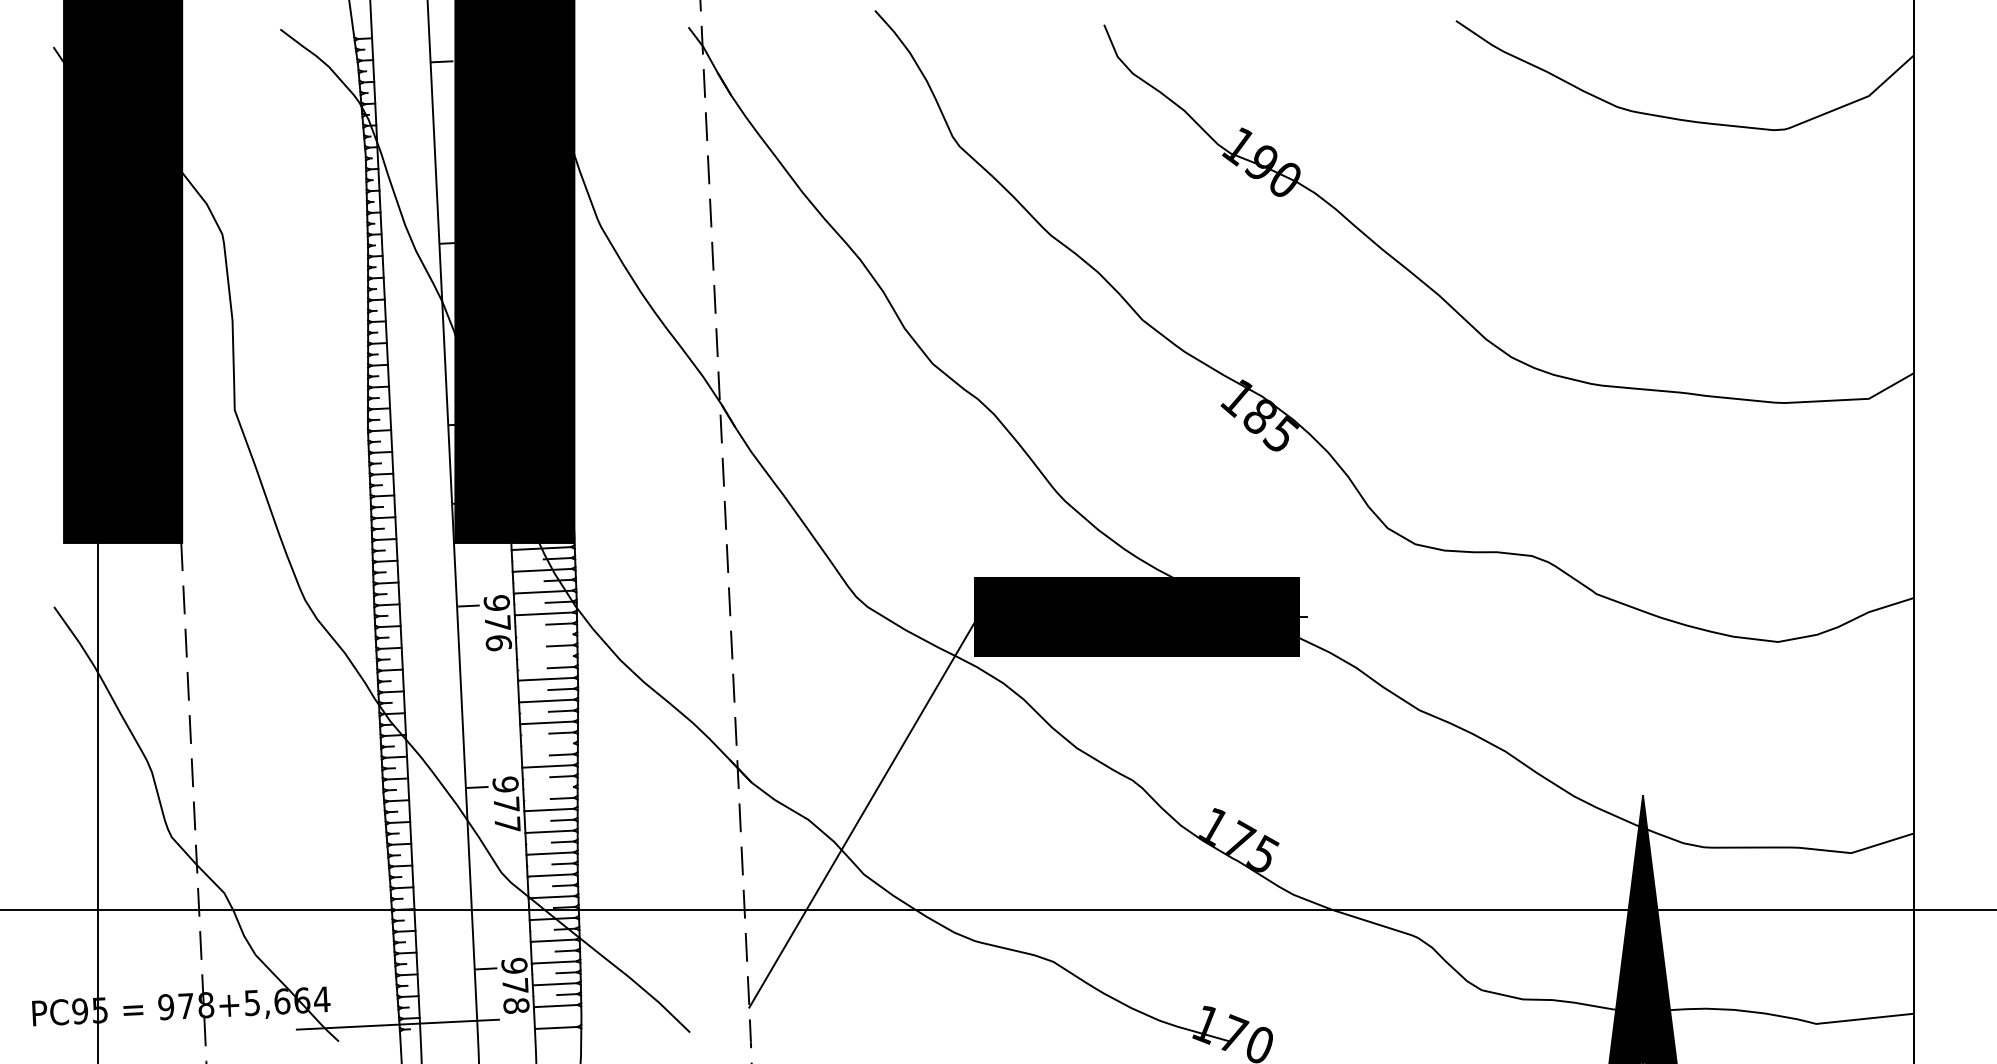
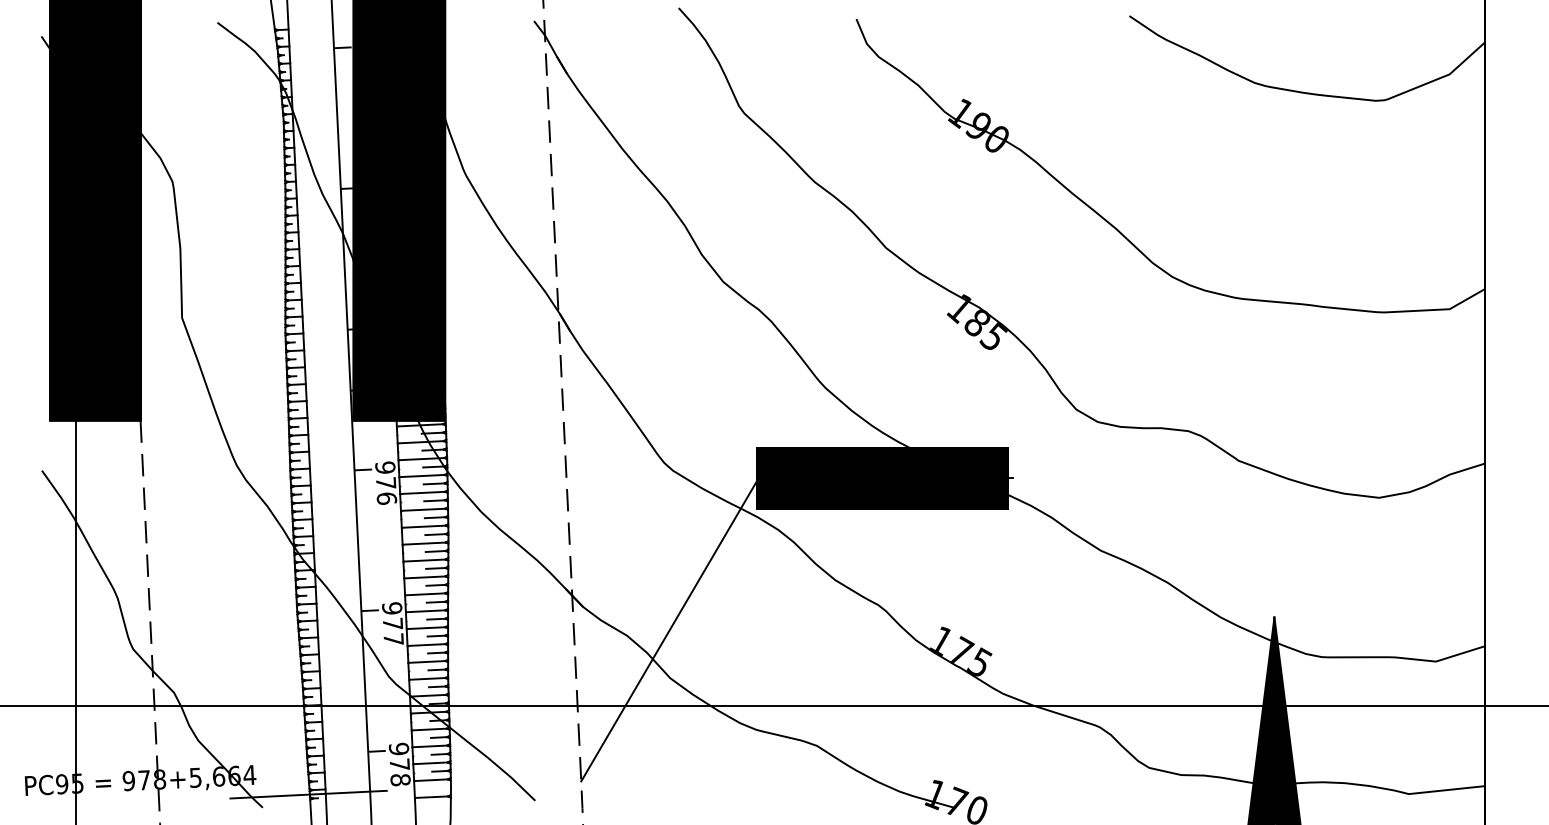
line: (544, 635) -> (422, 492), added
line: (545, 657) -> (423, 509), added
line: (547, 744) -> (424, 577), added
line: (548, 788) -> (425, 611), added

